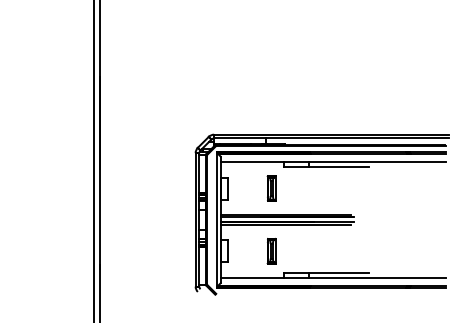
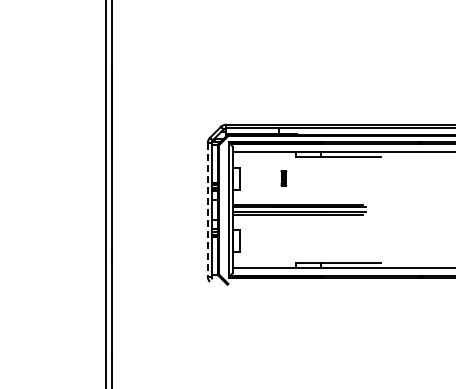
part: (271, 188) -> (283, 178), size x0.6
line: (195, 219) -> (207, 209), solid -> dashed
part: (271, 251) -> (283, 241), removed

